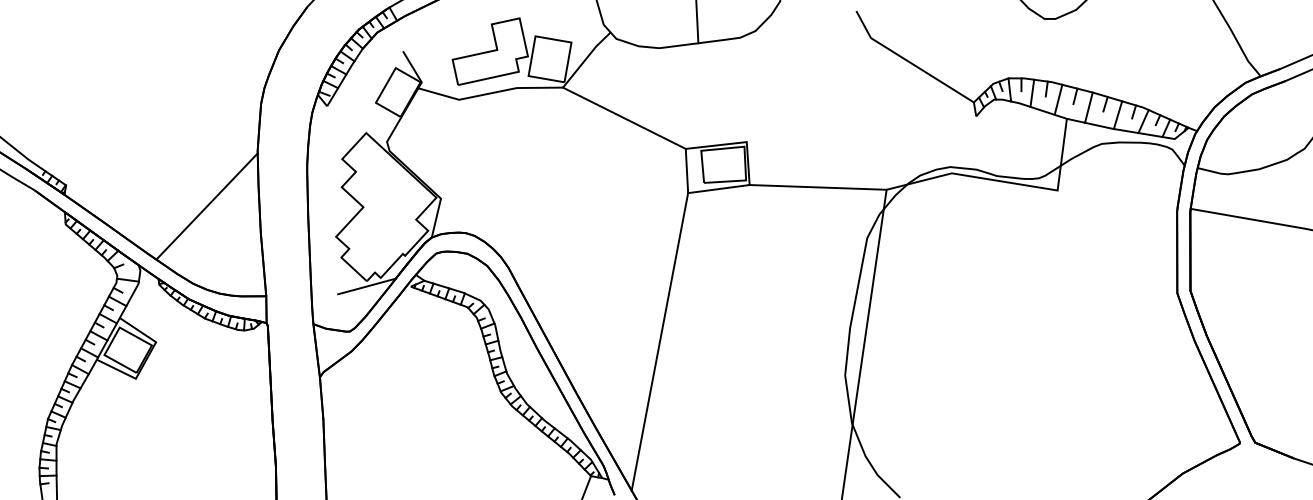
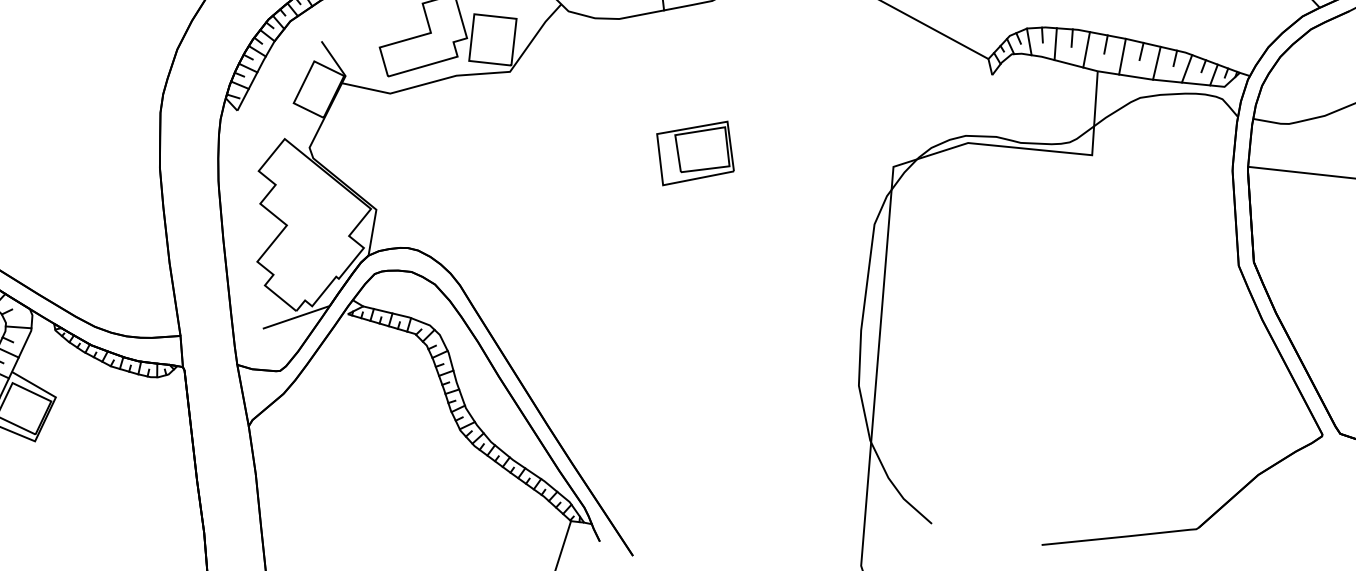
line: (624, 117) -> (583, 102), removed
line: (817, 187) -> (813, 169), removed
line: (206, 206) -> (104, 236), removed
line: (659, 341) -> (640, 359), removed

